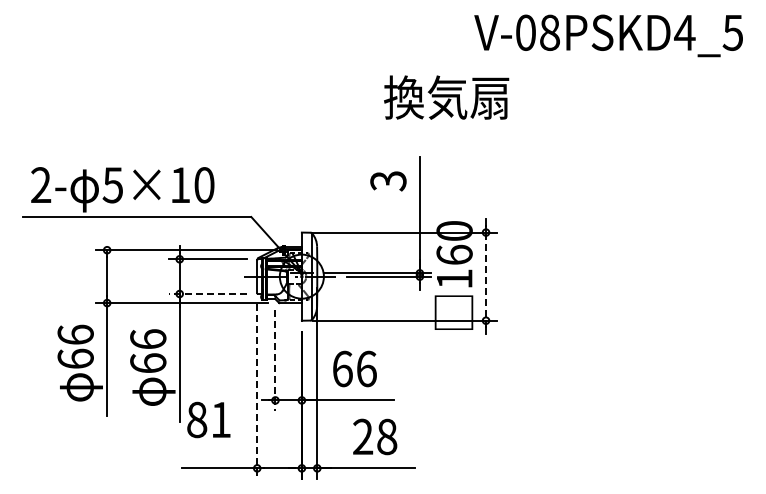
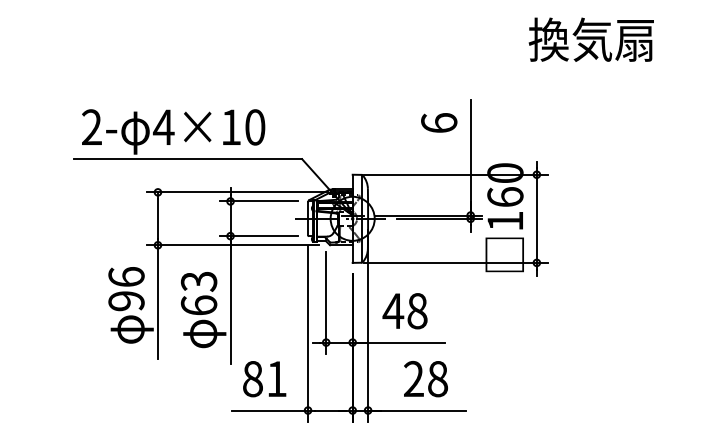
text: (446, 97) -> (591, 39), moved
text: (388, 180) -> (439, 122), 3 -> 6
text: (112, 185) -> (163, 127), 5×10 -> 4×10
line: (486, 277) -> (537, 219), dashed -> solid
line: (207, 294) -> (258, 236), dashed -> solid
text: (148, 339) -> (199, 281), 66 -> 63
text: (75, 358) -> (126, 300), 66 -> 96
line: (275, 360) -> (326, 302), dashed -> solid
text: (353, 368) -> (404, 310), 66 -> 48
line: (257, 391) -> (308, 333), dashed -> solid
text: (208, 419) -> (264, 378), moved

